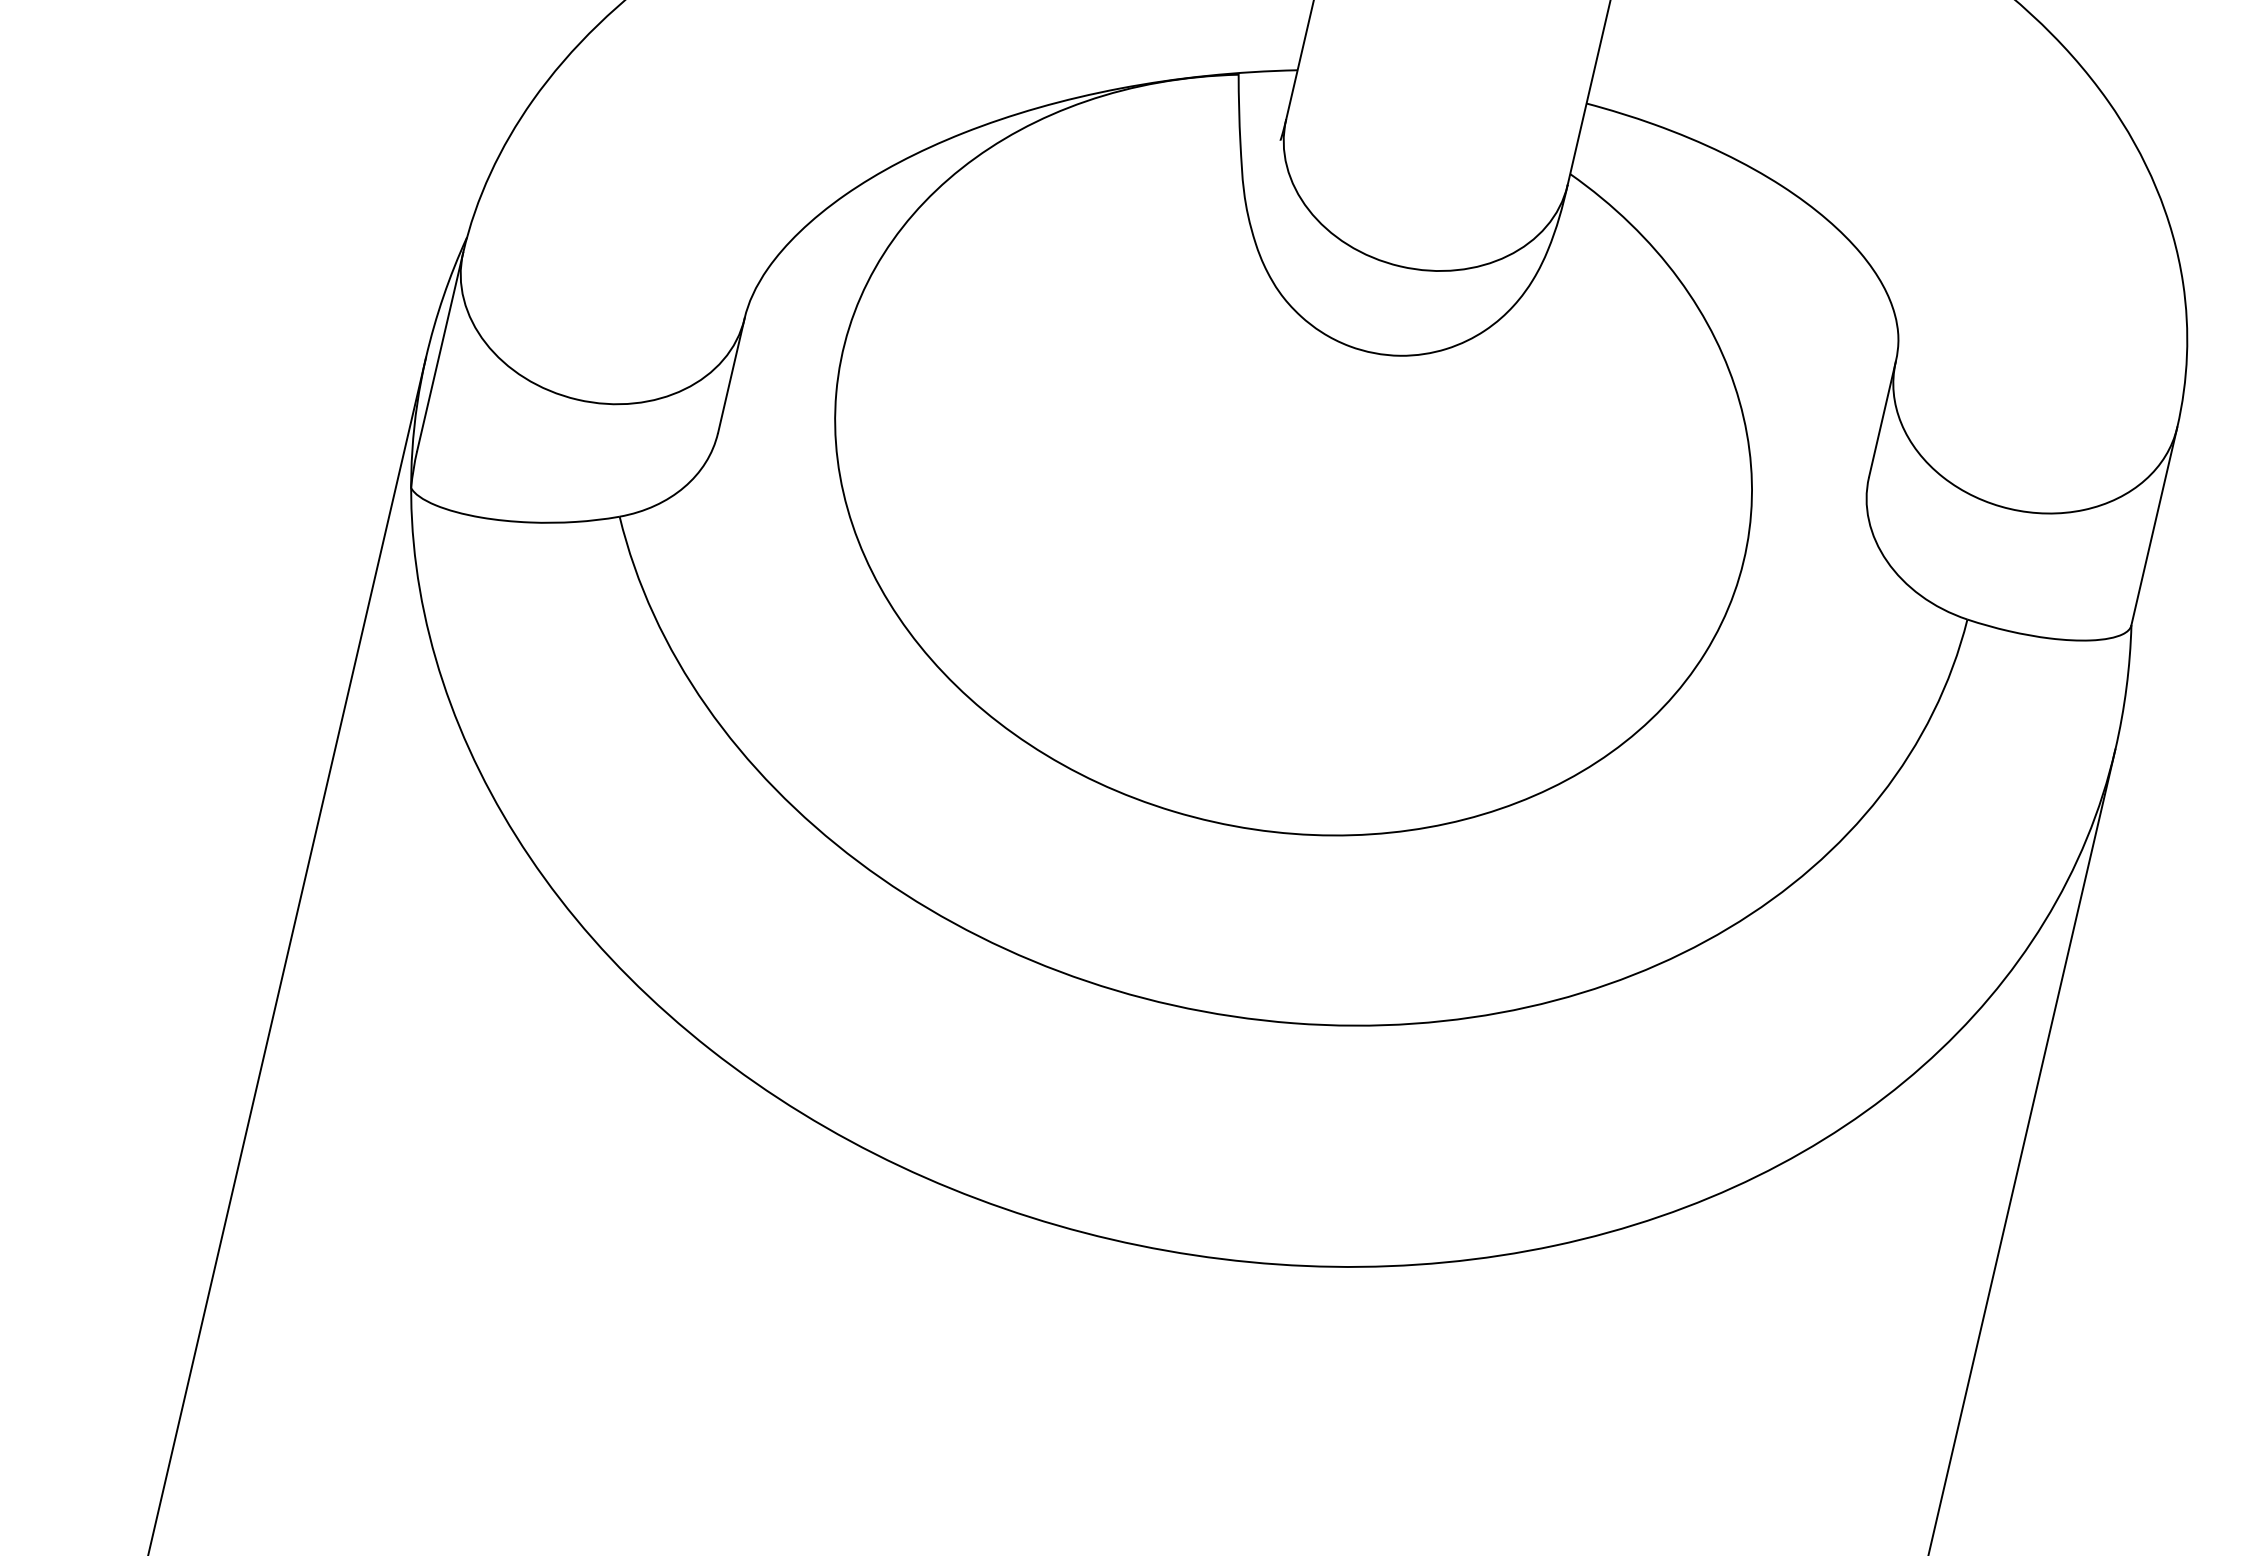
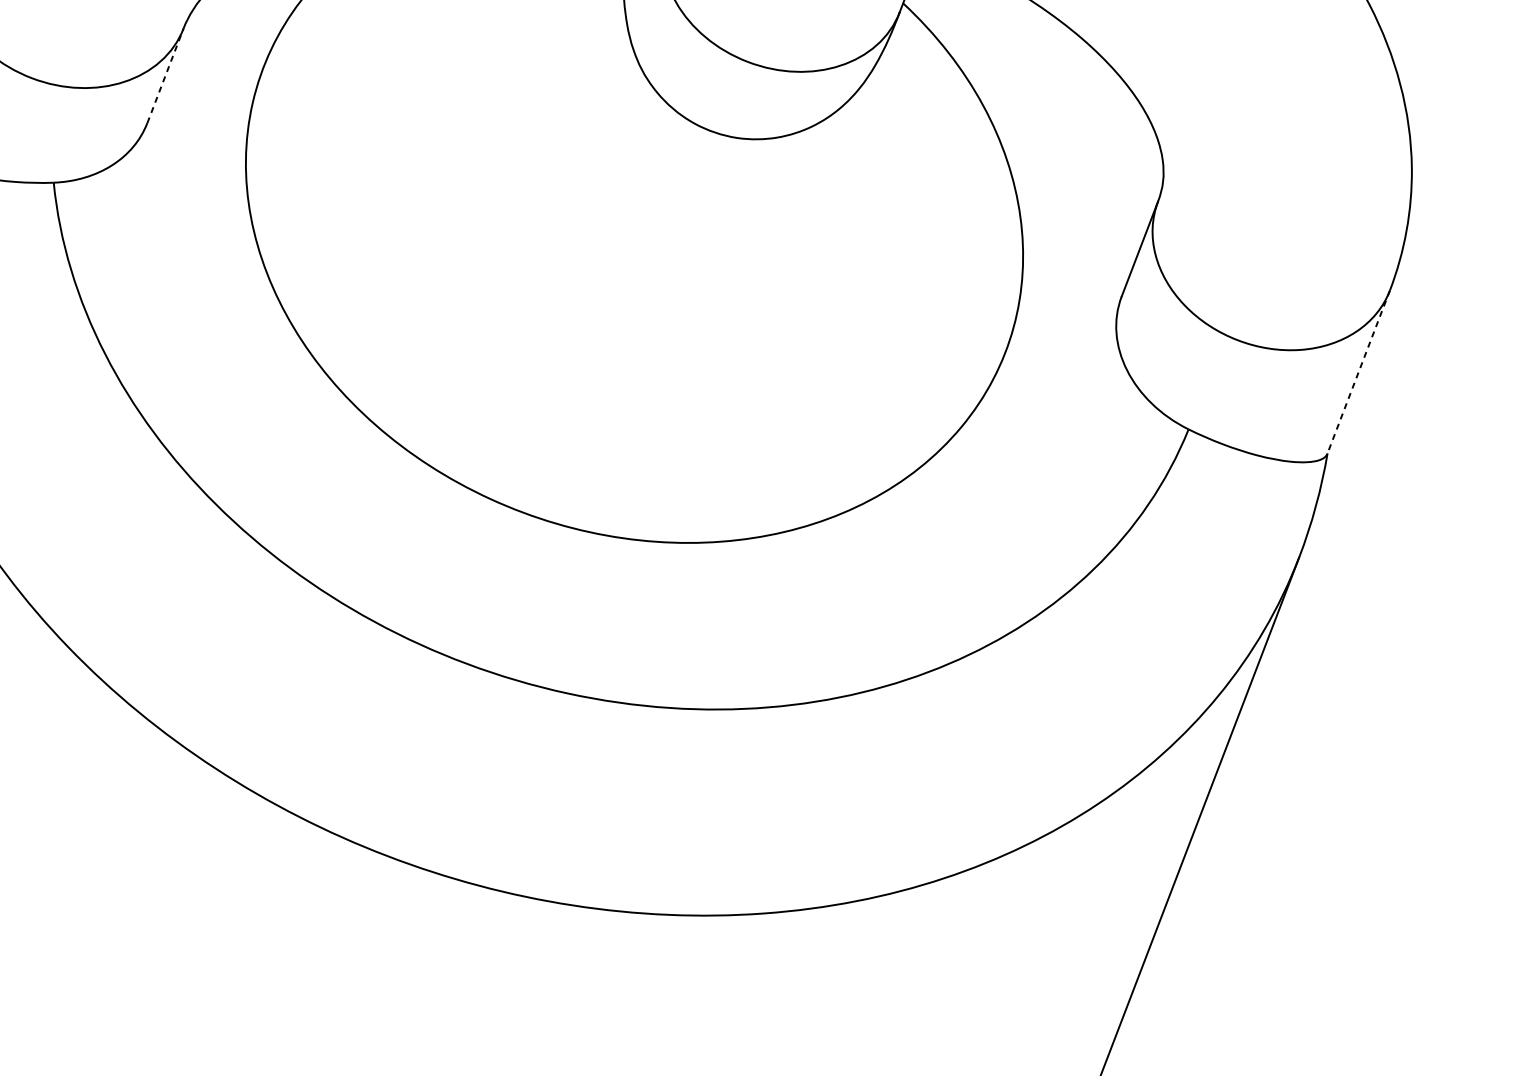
line: (731, 375) -> (165, 75), solid -> dashed
line: (2154, 526) -> (1358, 372), solid -> dashed

